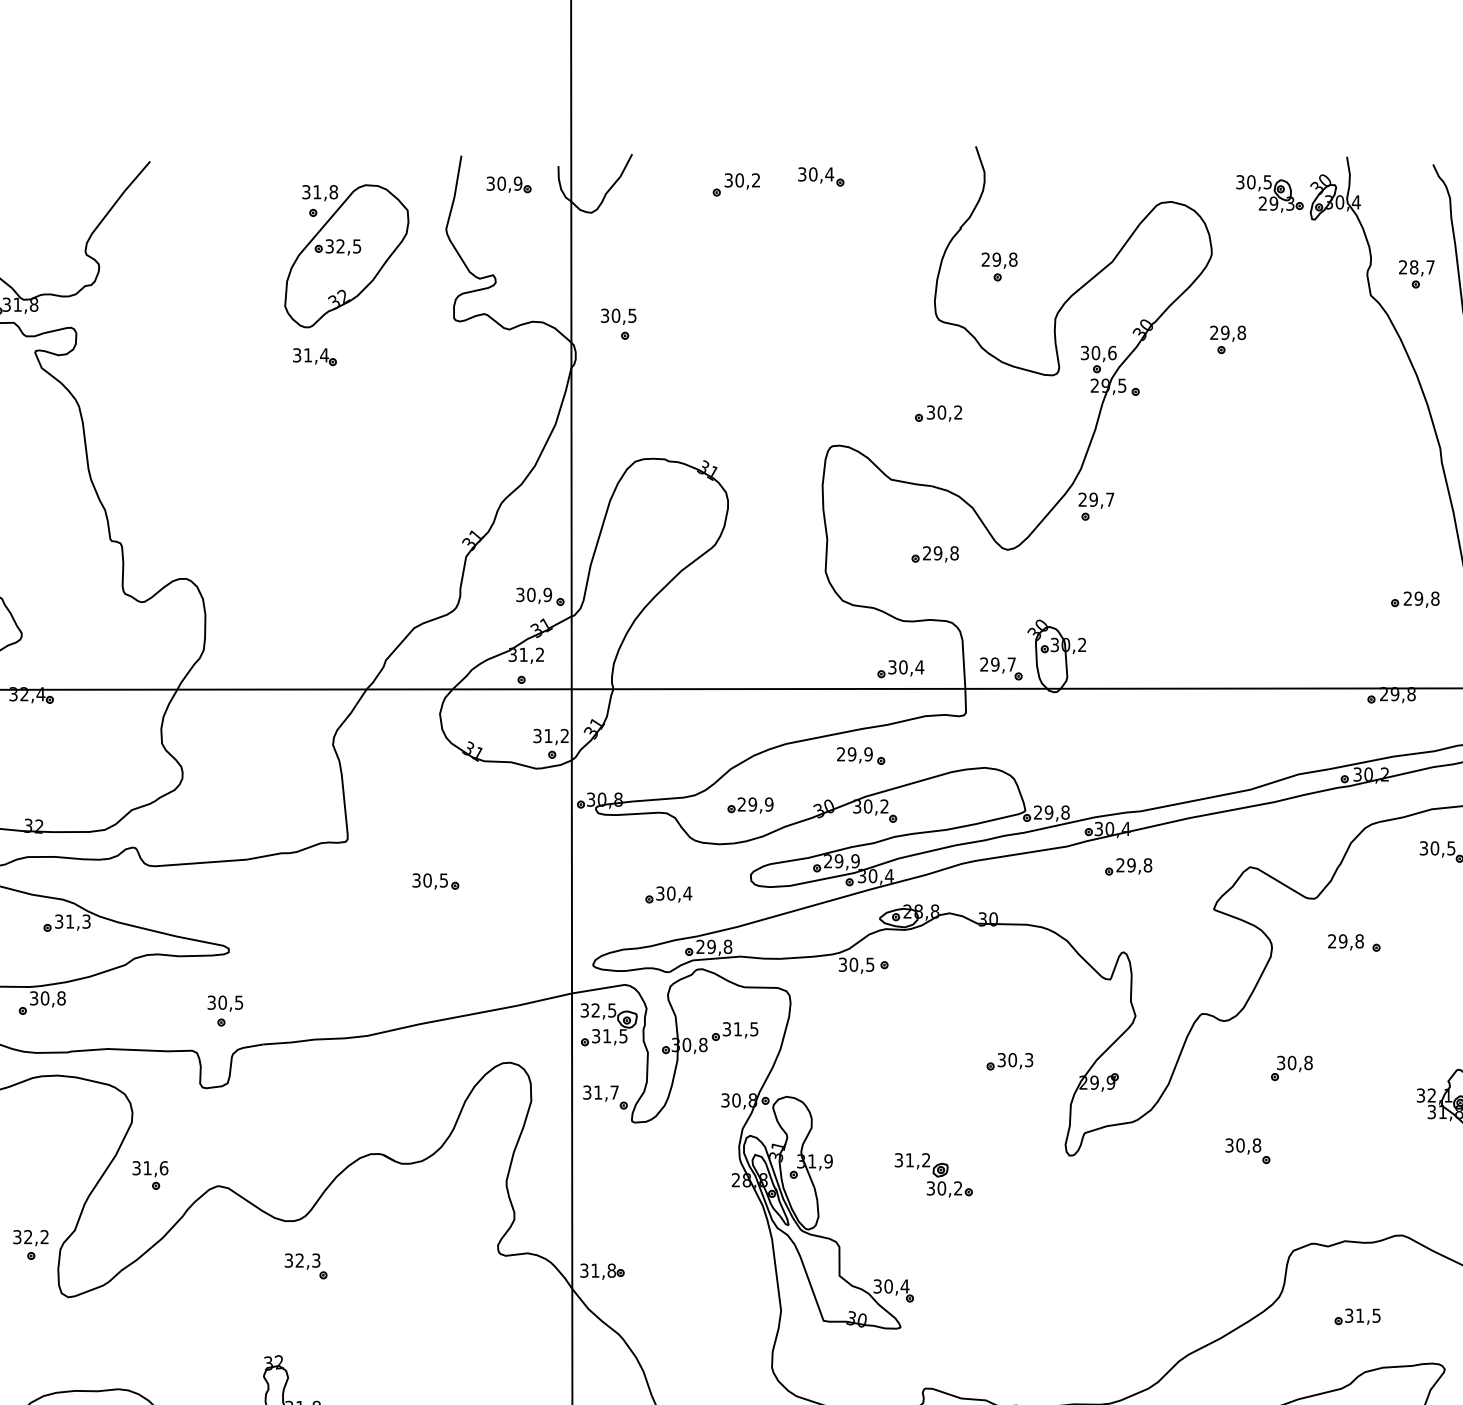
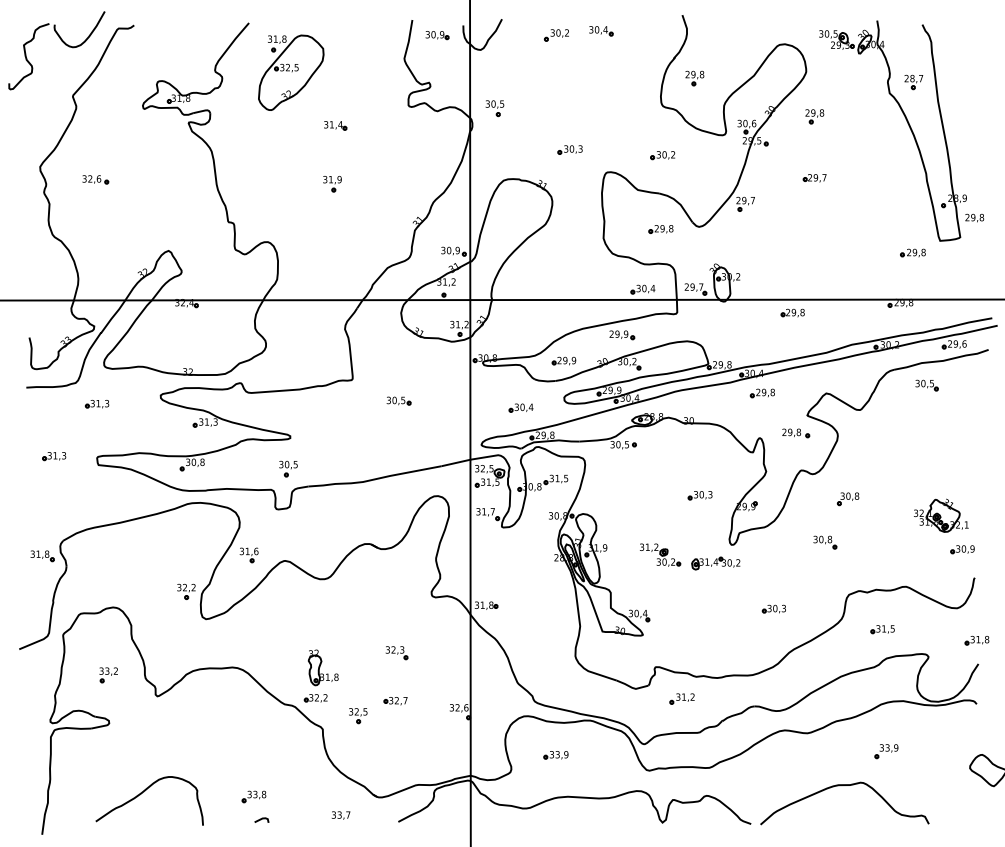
part: (347, 255) -> (291, 72), moved
part: (760, 402) -> (569, 149), added
part: (1227, 457) -> (814, 178), added
part: (309, 469) -> (332, 184), added
part: (1185, 712) -> (792, 312), added
part: (1355, 943) -> (796, 433), moved
part: (1038, 1191) -> (715, 563), added
part: (305, 1267) -> (396, 653), moved
part: (1149, 1276) -> (773, 608), added

